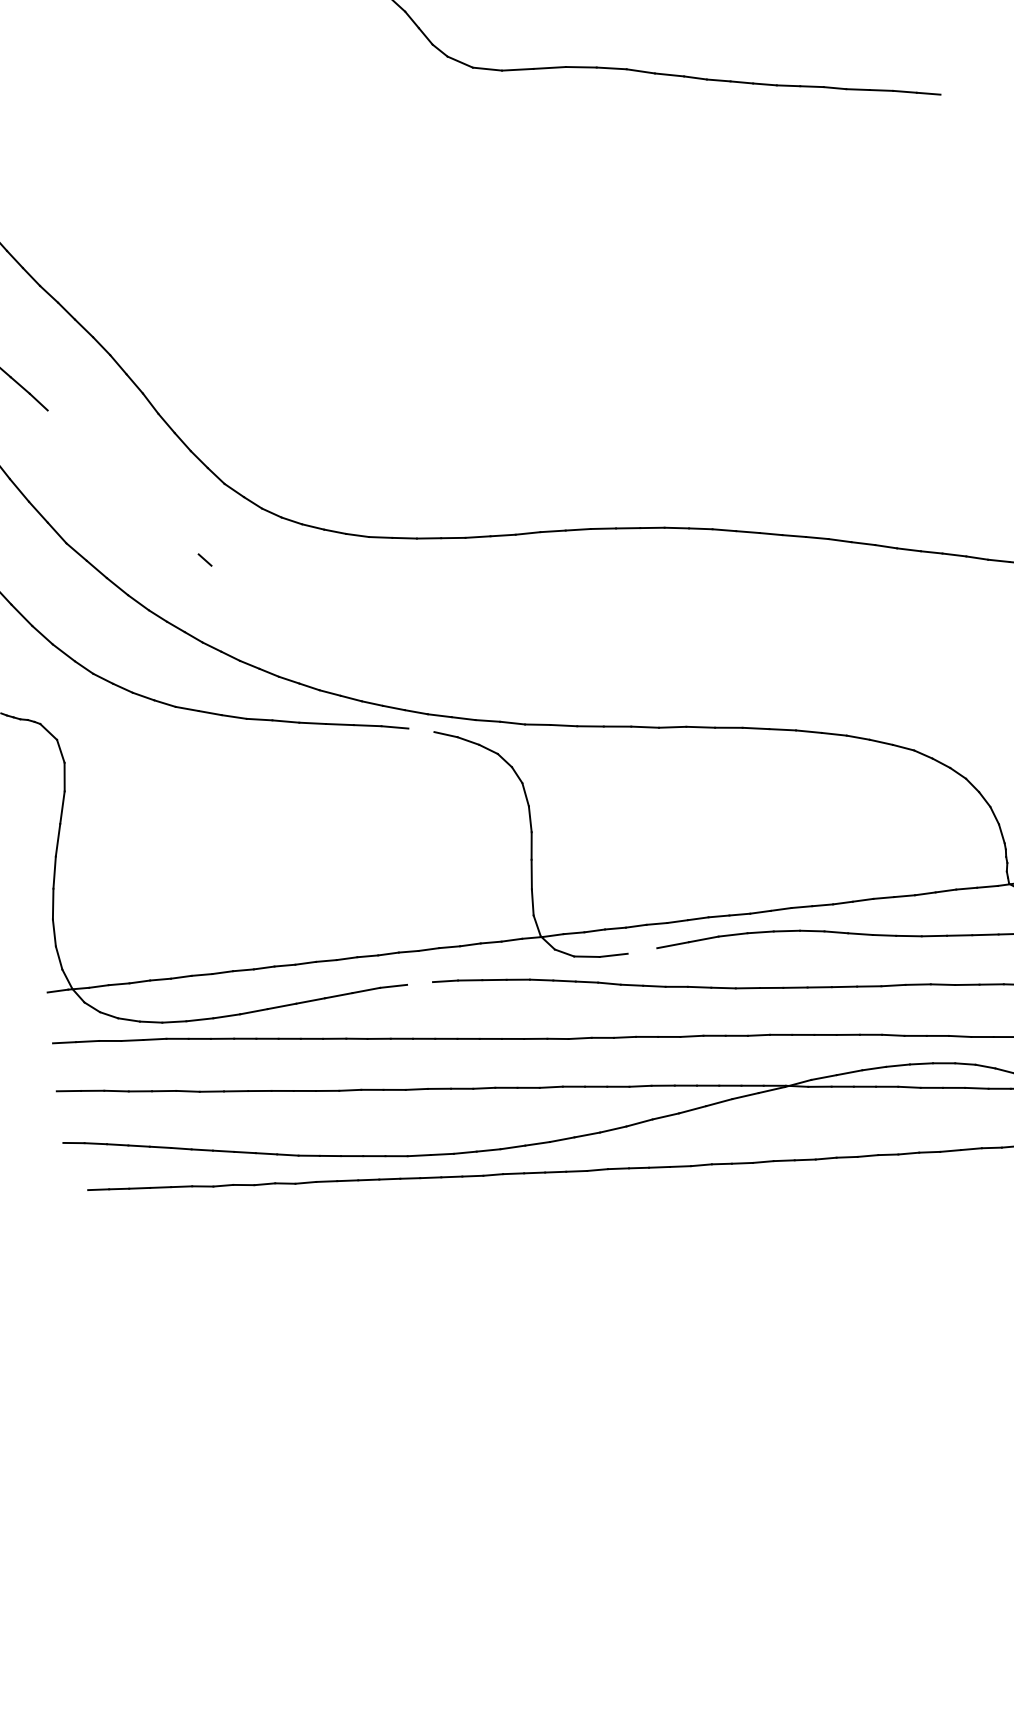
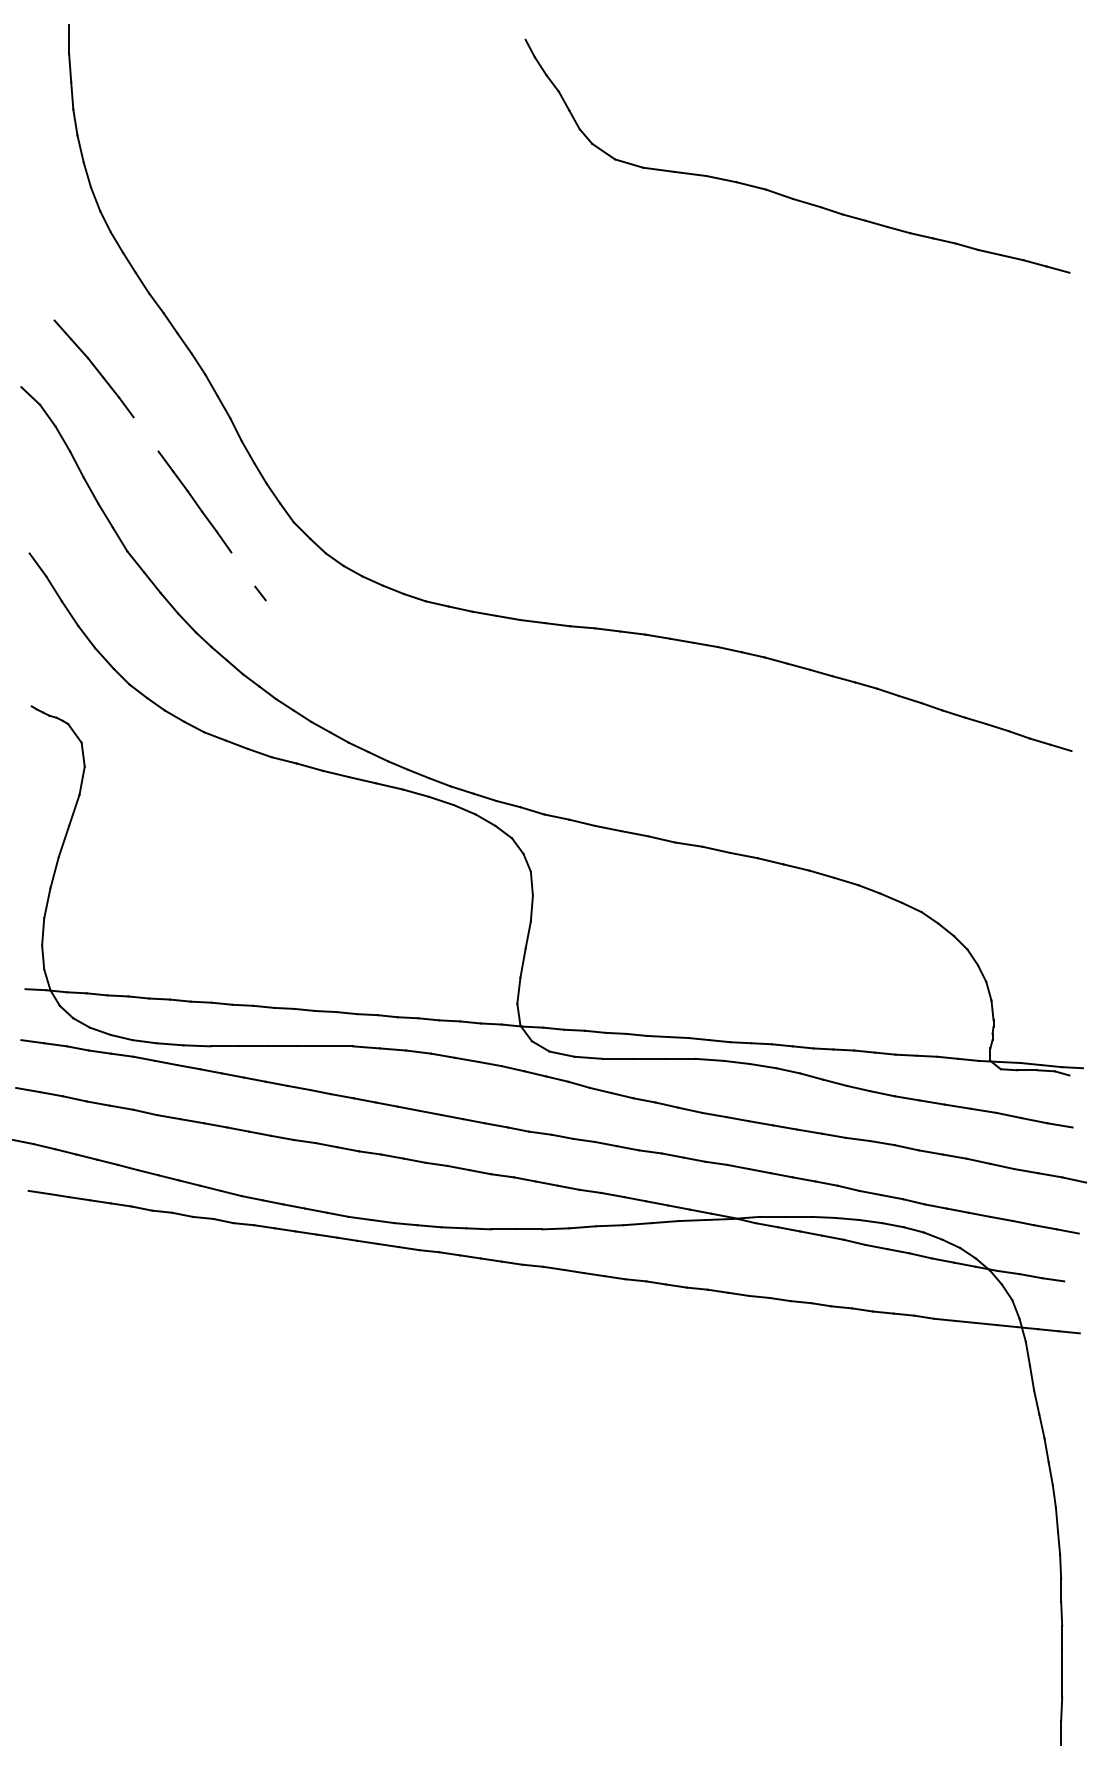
line: (123, 481) -> (194, 501), added
line: (420, 730) -> (440, 800), added
line: (642, 950) -> (617, 1058), added
line: (420, 983) -> (393, 1049), added

